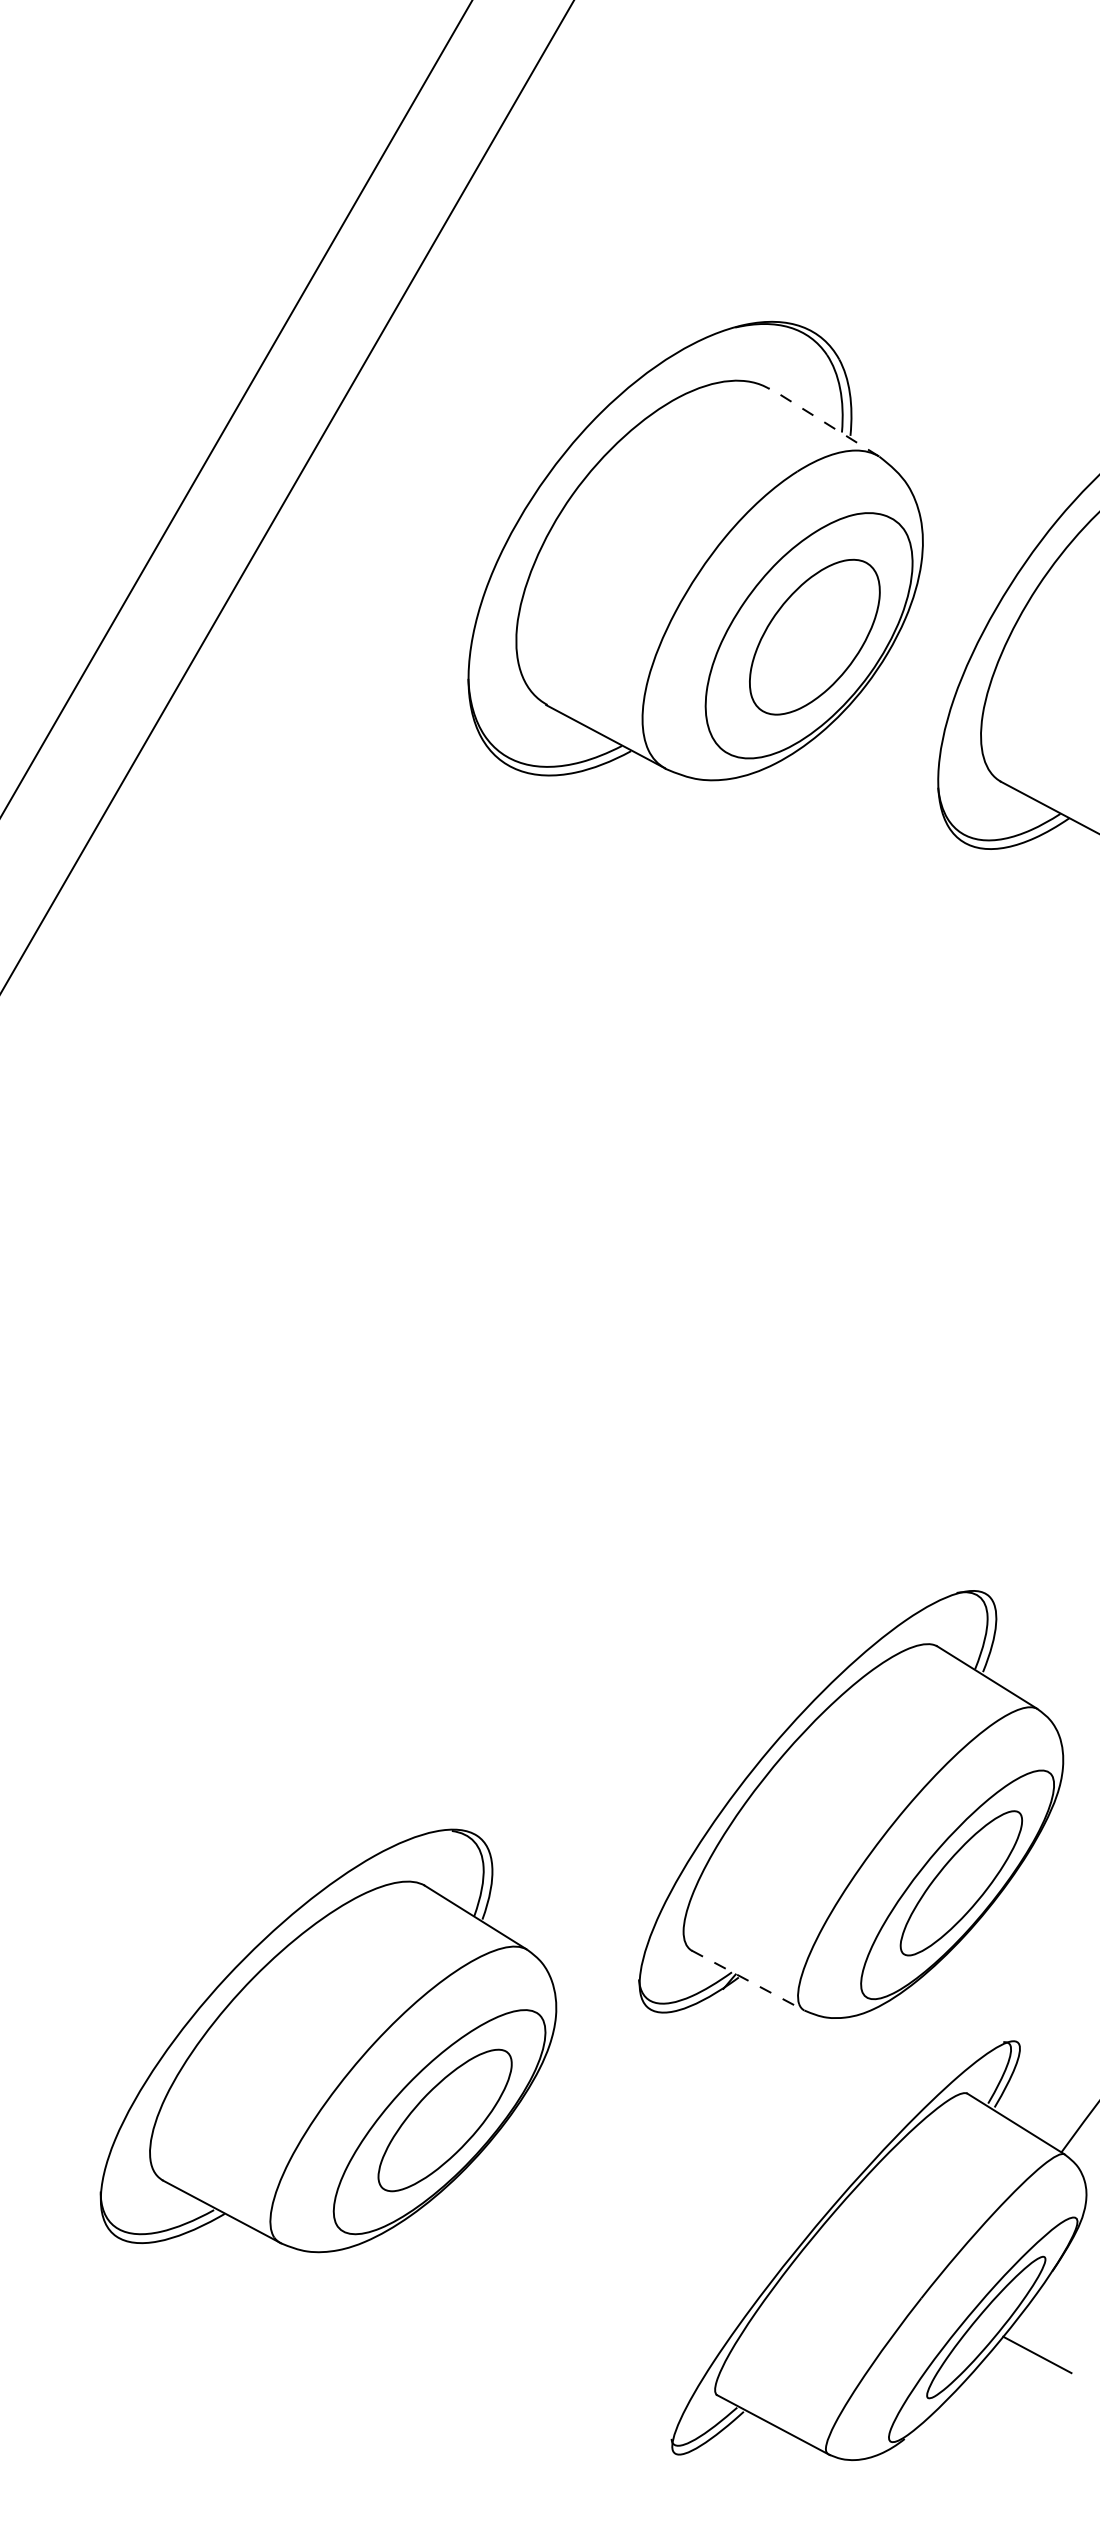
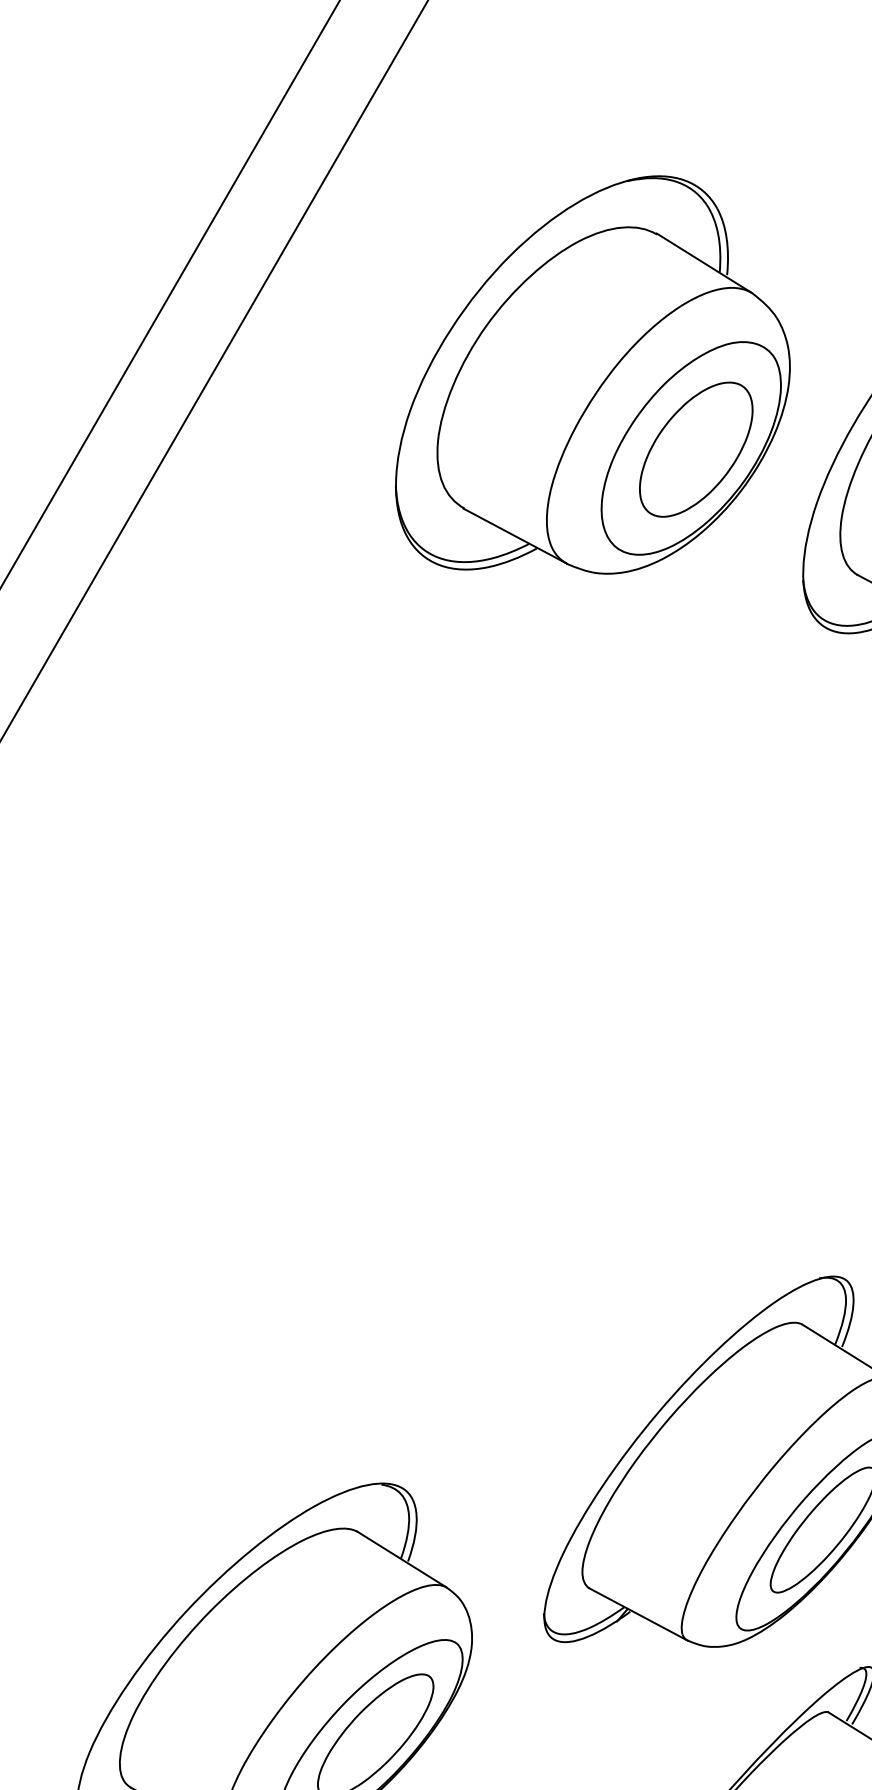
line: (824, 422) -> (704, 263), dashed -> solid
line: (748, 1980) -> (638, 1614), dashed -> solid

